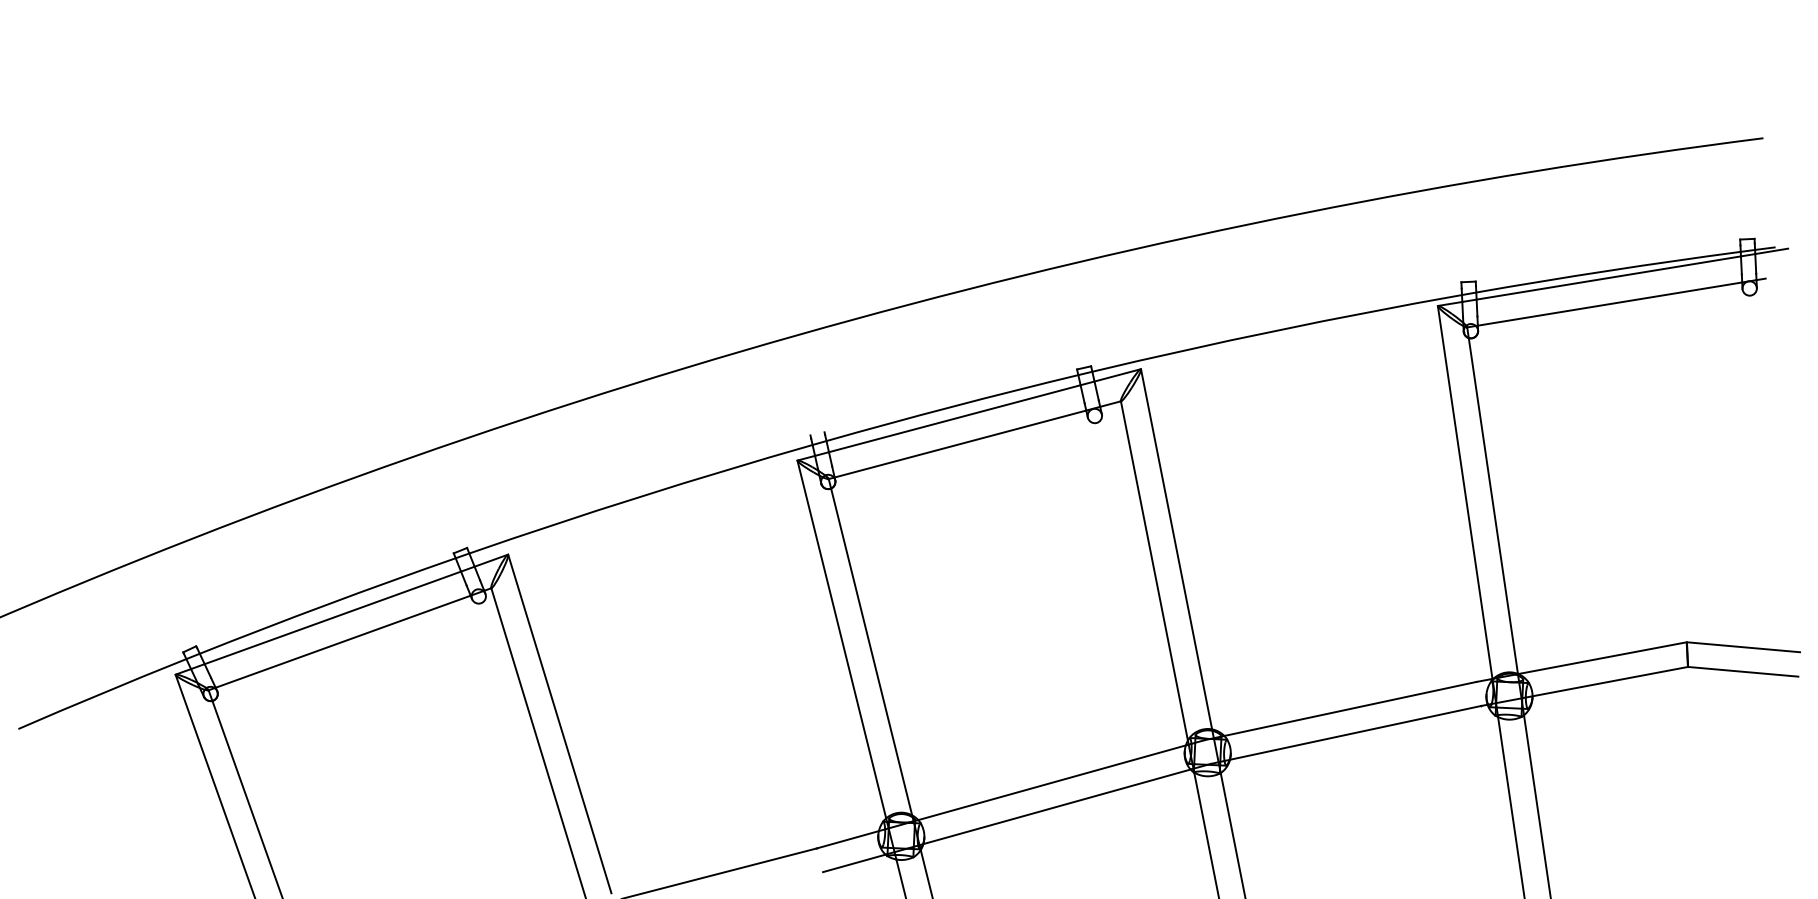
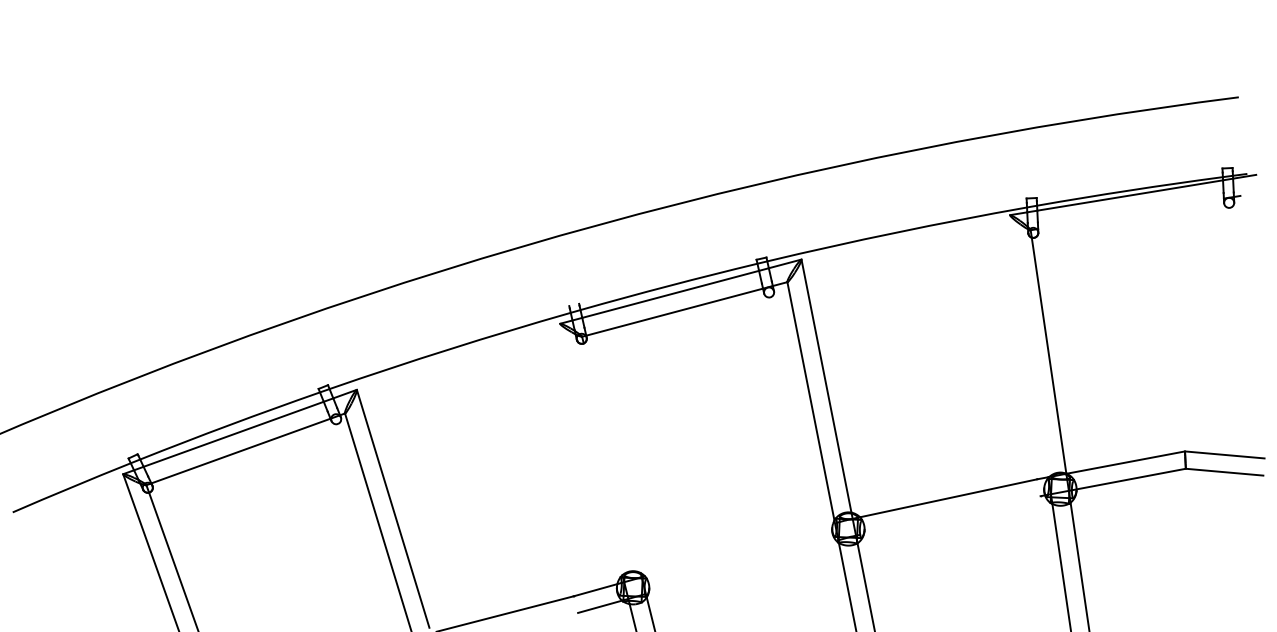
line: (1609, 303) -> (1130, 213), removed
line: (1464, 492) -> (1028, 346), removed
line: (841, 639) -> (591, 449), removed
line: (871, 651) -> (612, 457), removed
line: (1352, 732) -> (950, 514), removed
line: (1054, 781) -> (740, 549), removed
line: (1055, 807) -> (741, 567), removed

